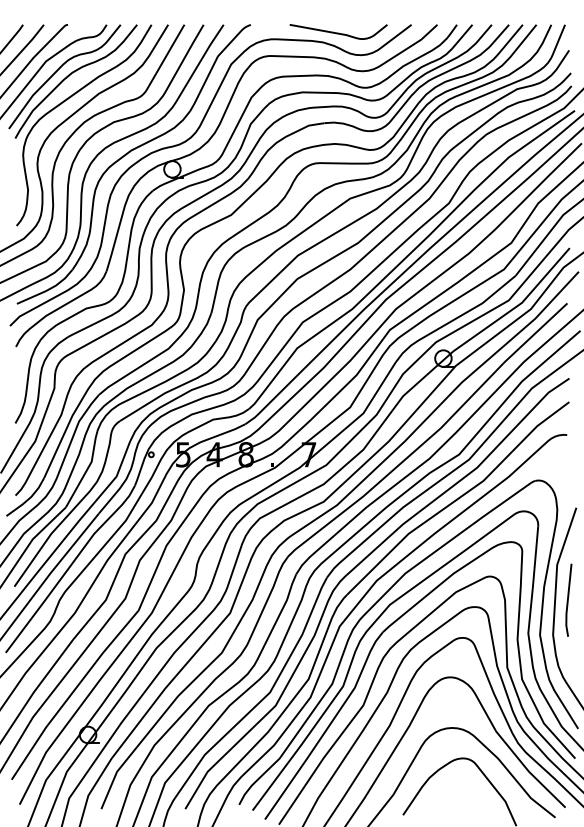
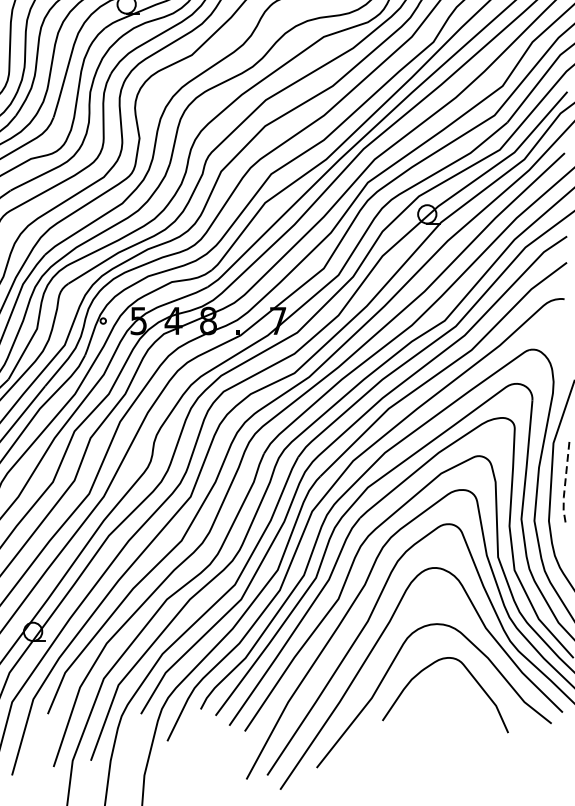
line: (567, 602) -> (564, 484), solid -> dashed

